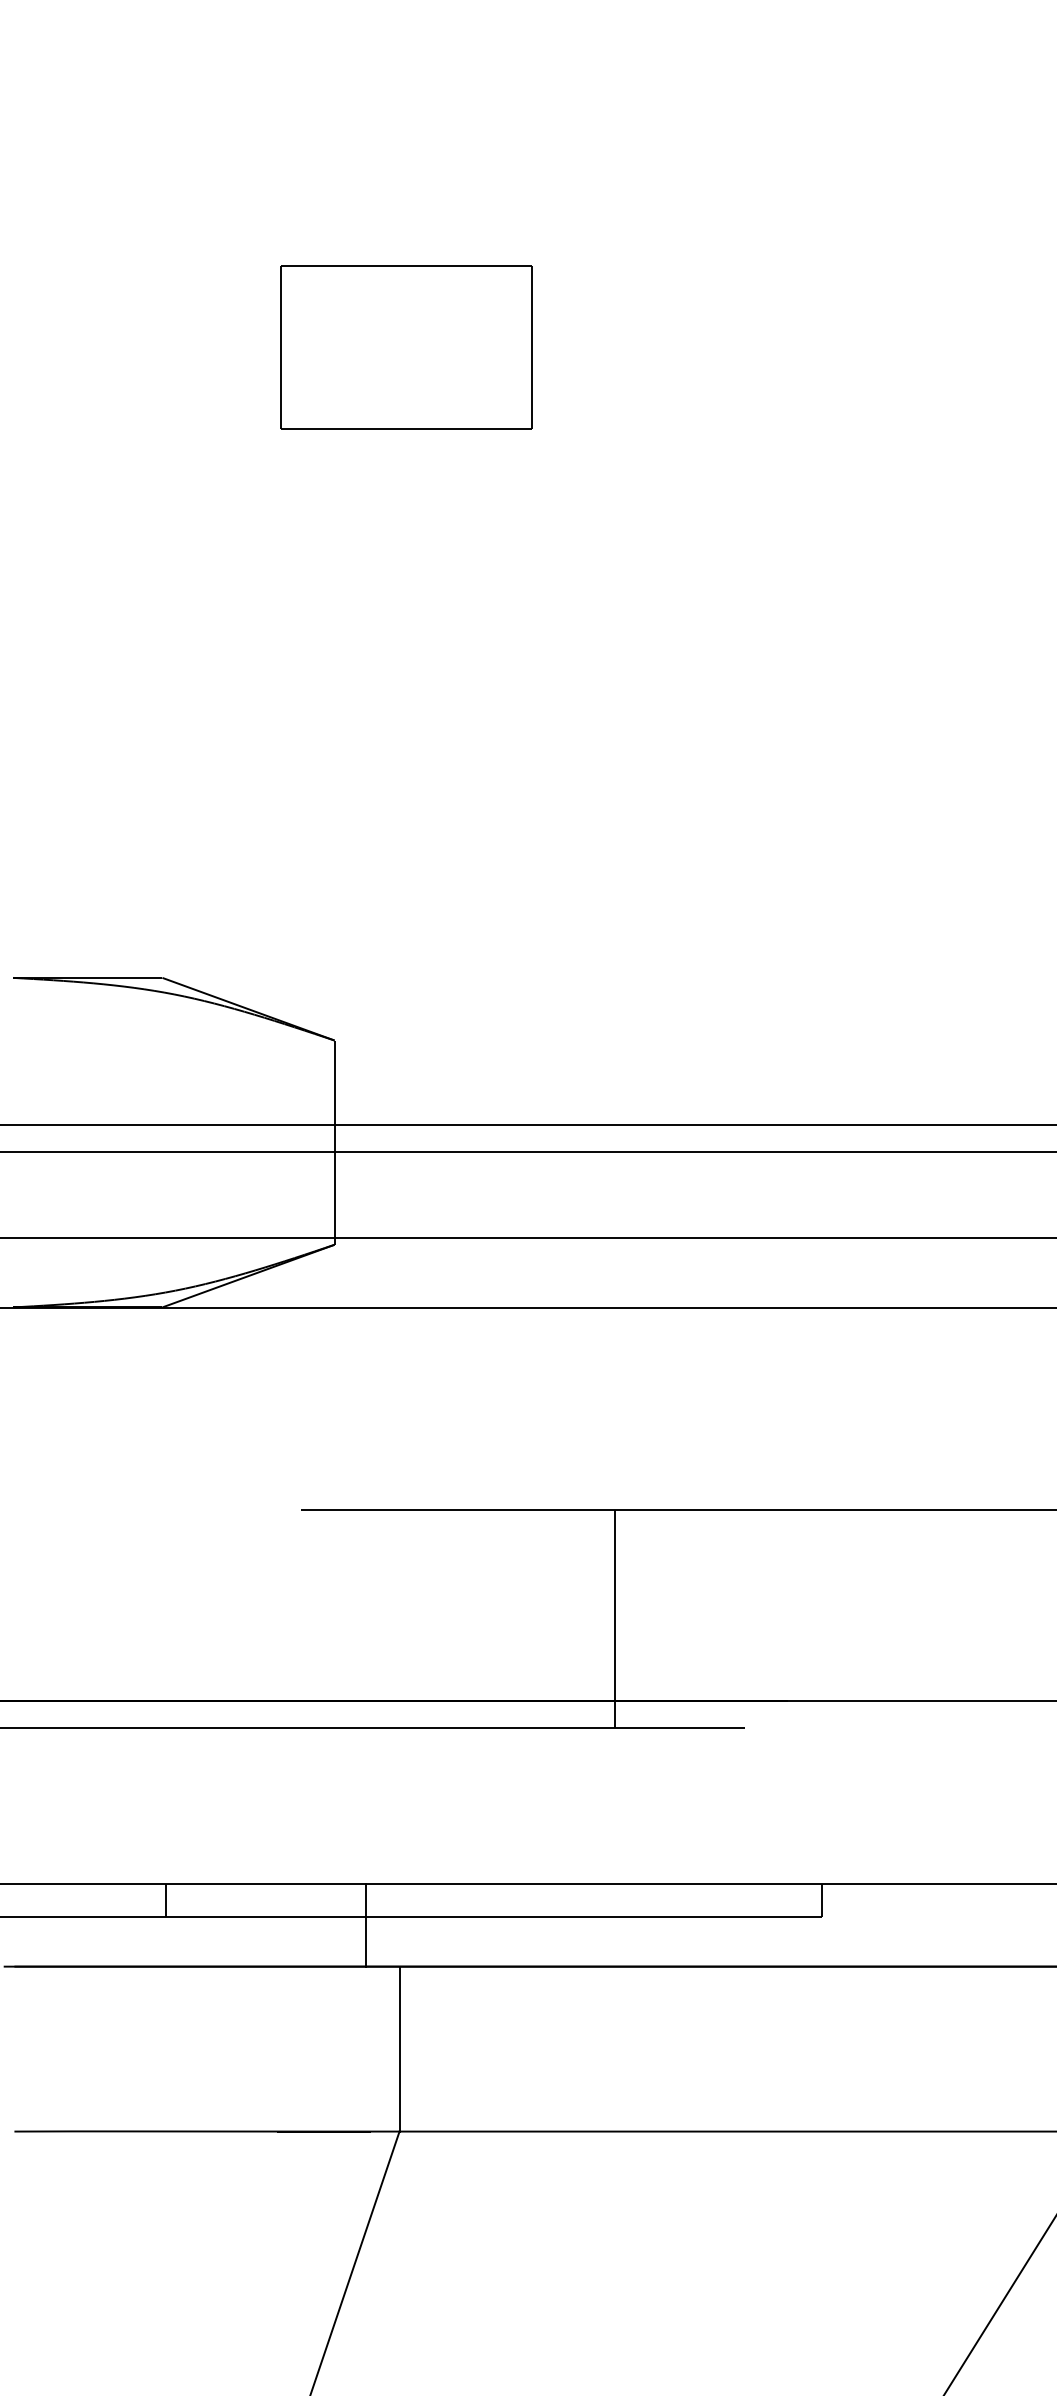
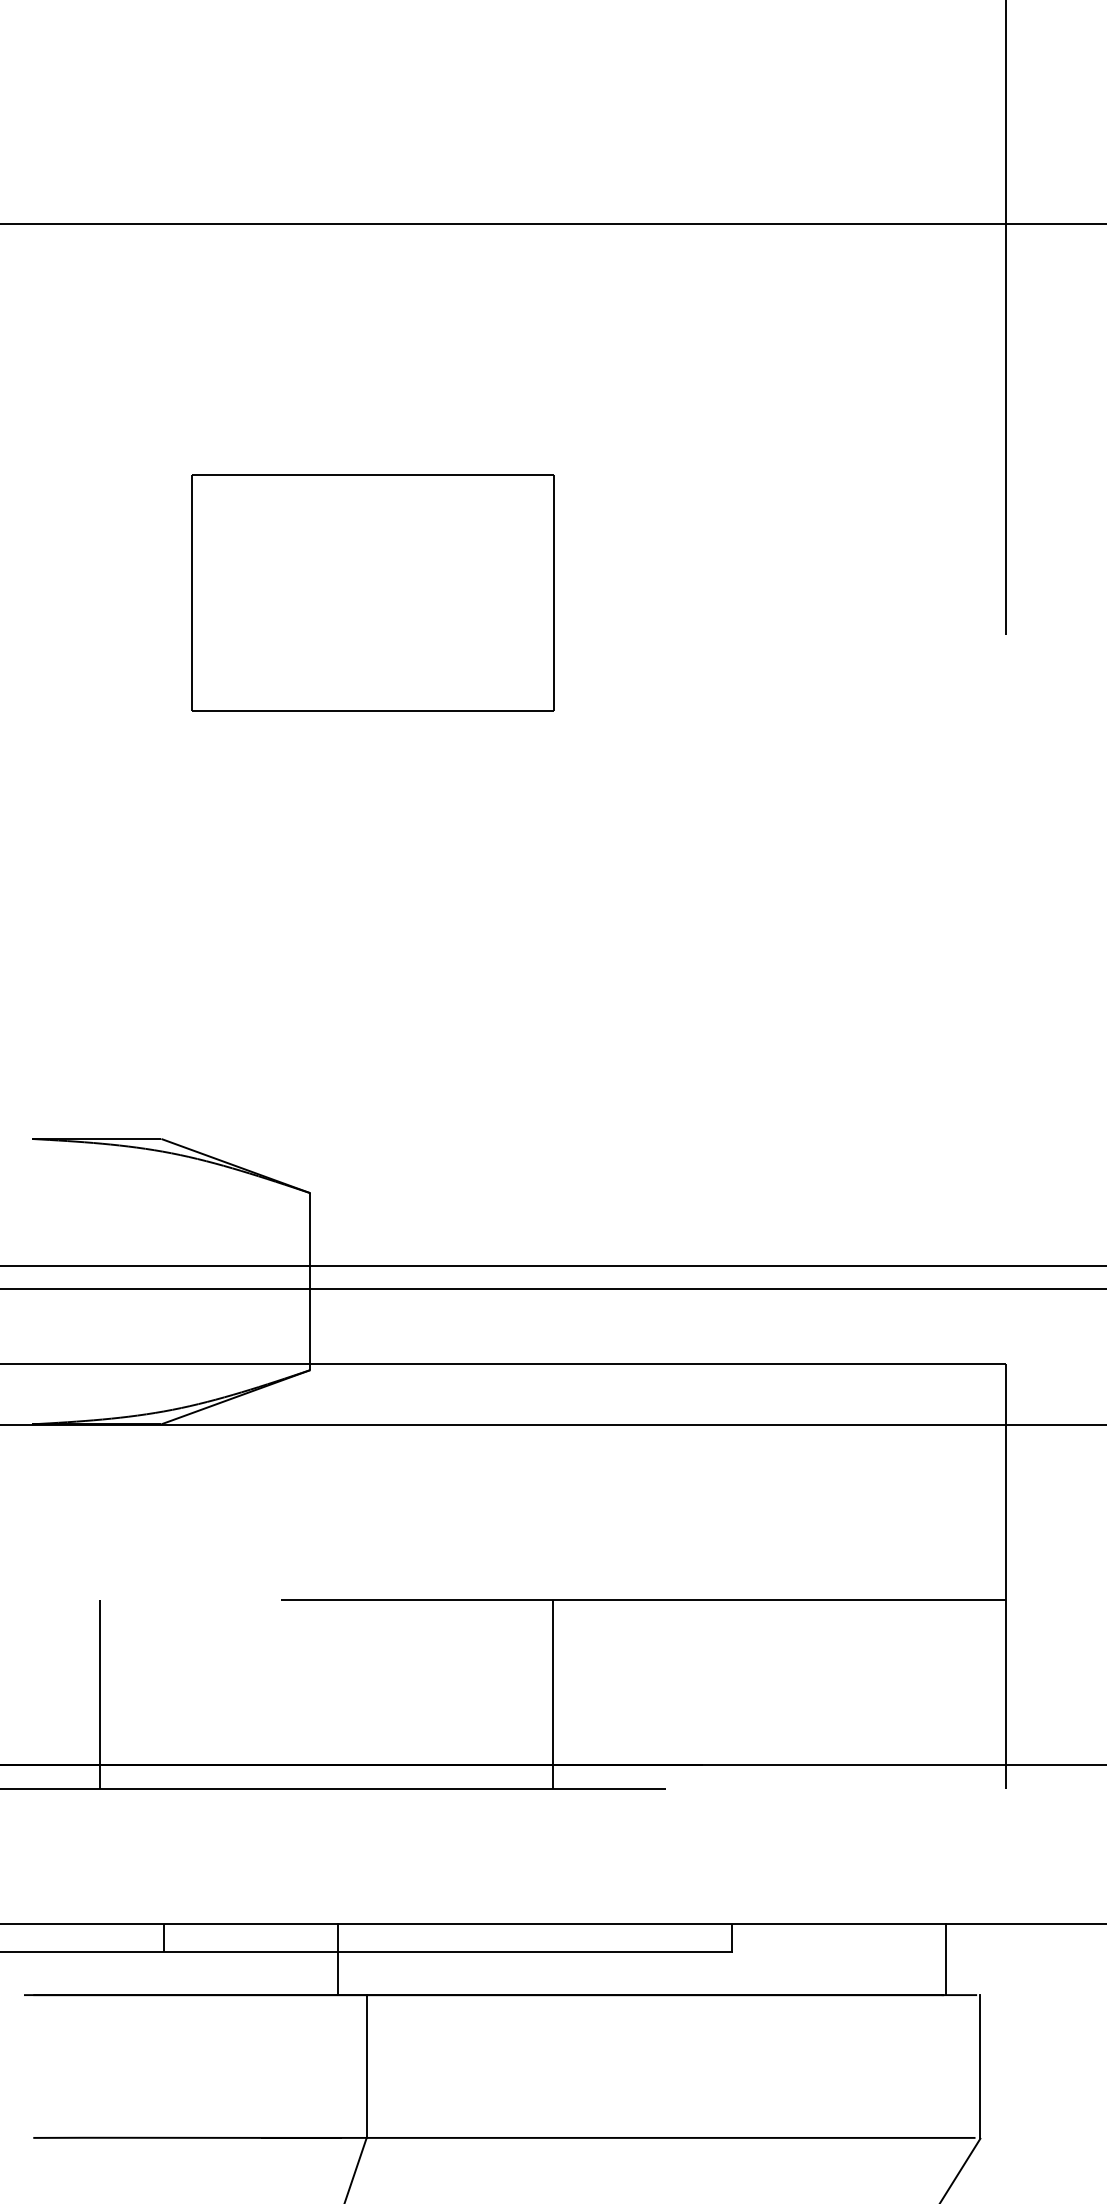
part: (406, 346) -> (372, 592), size x1.67
line: (92, 1619) -> (100, 1694), added

